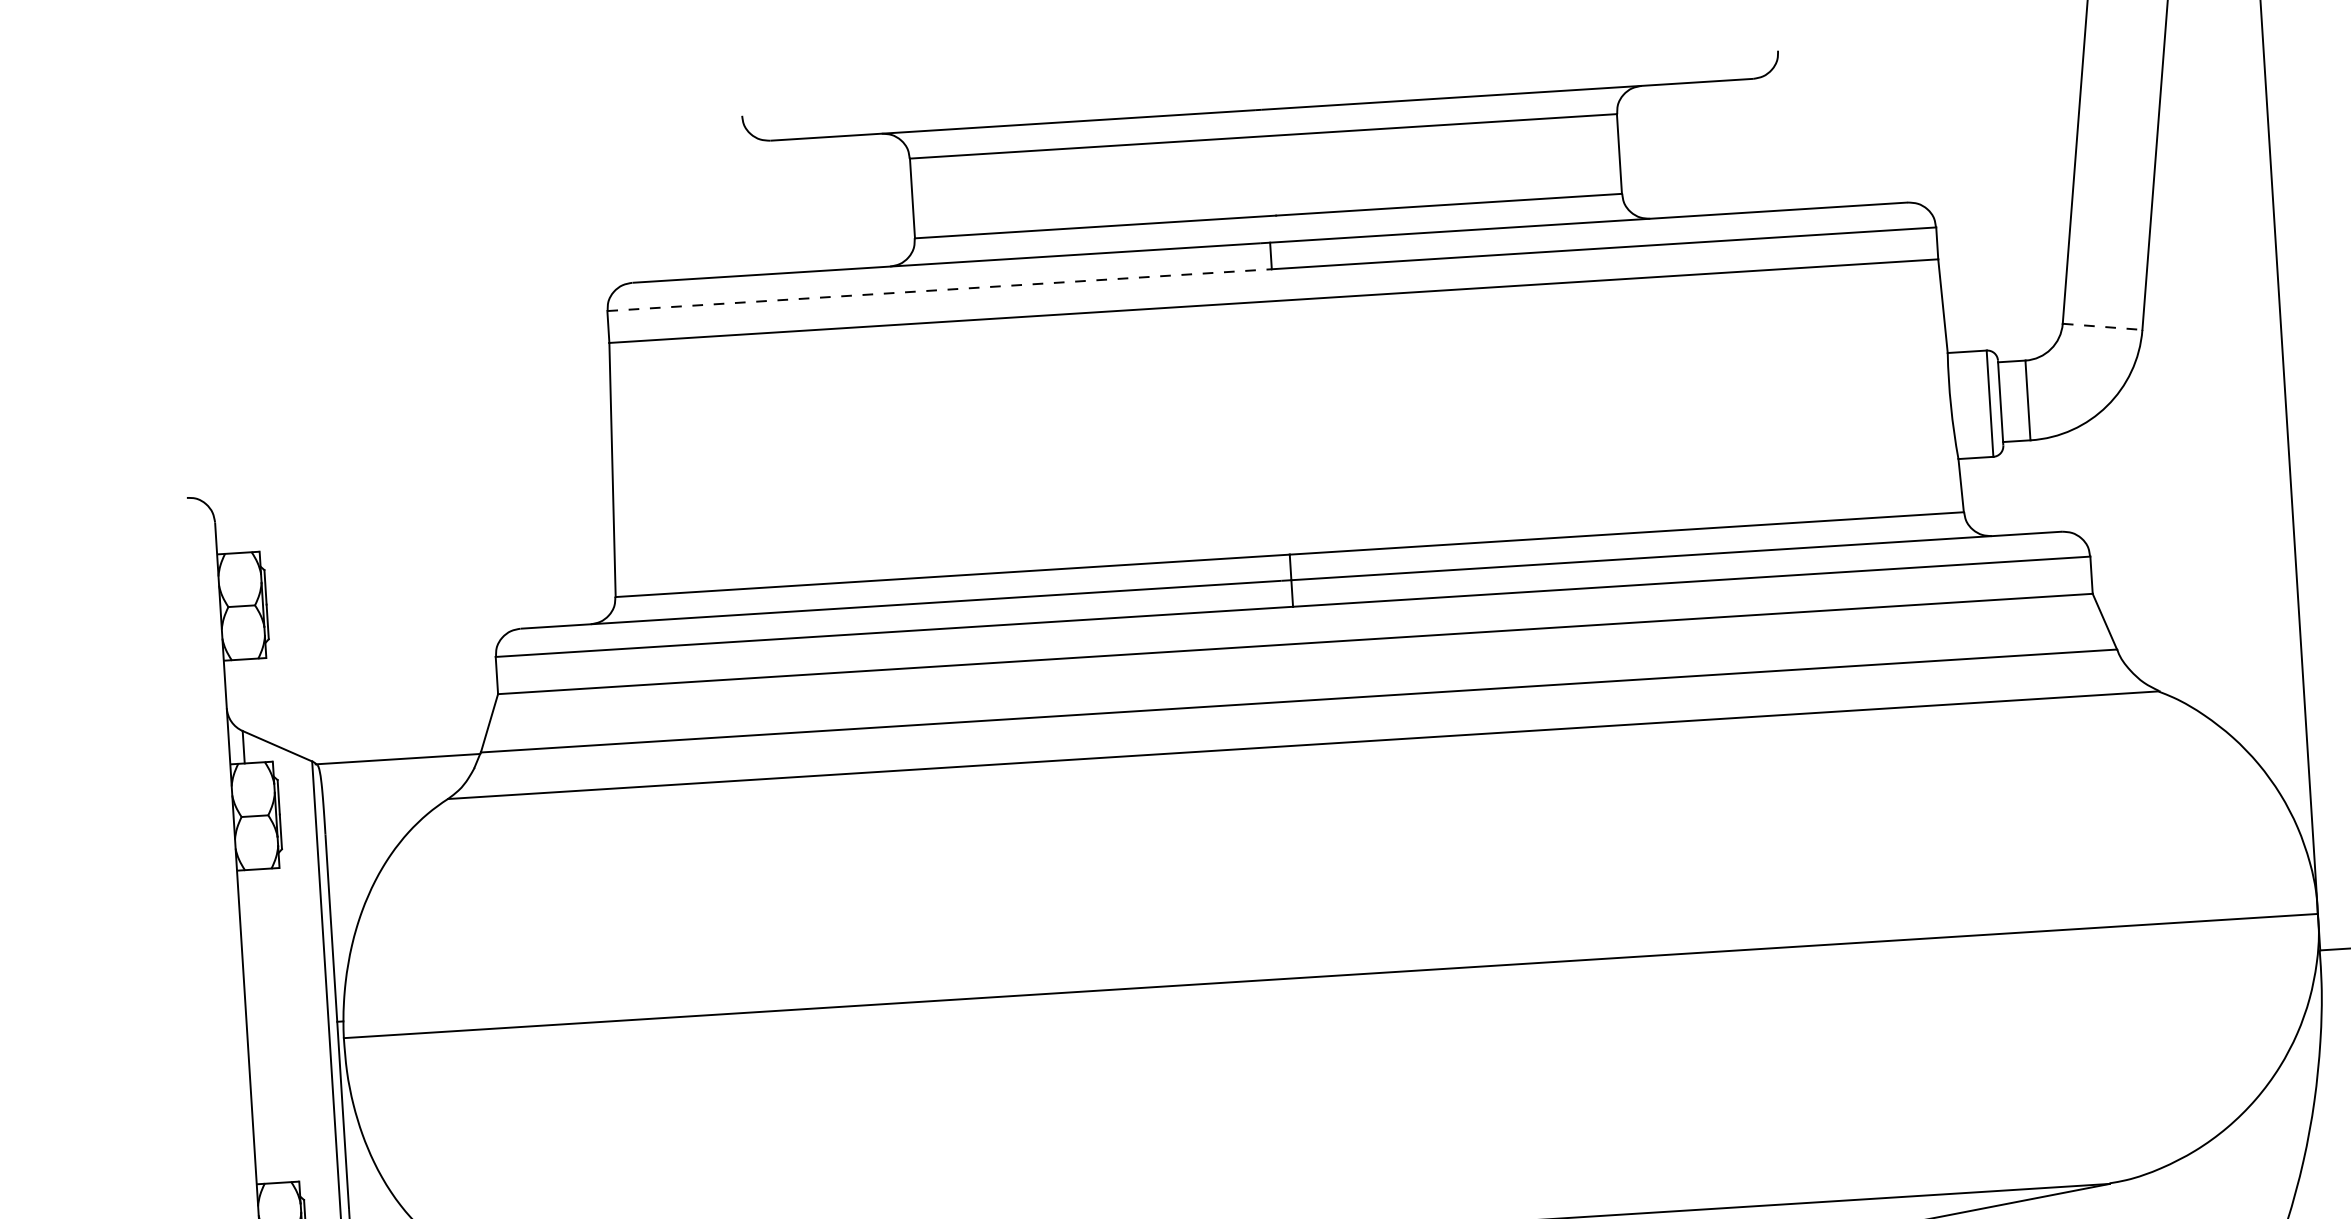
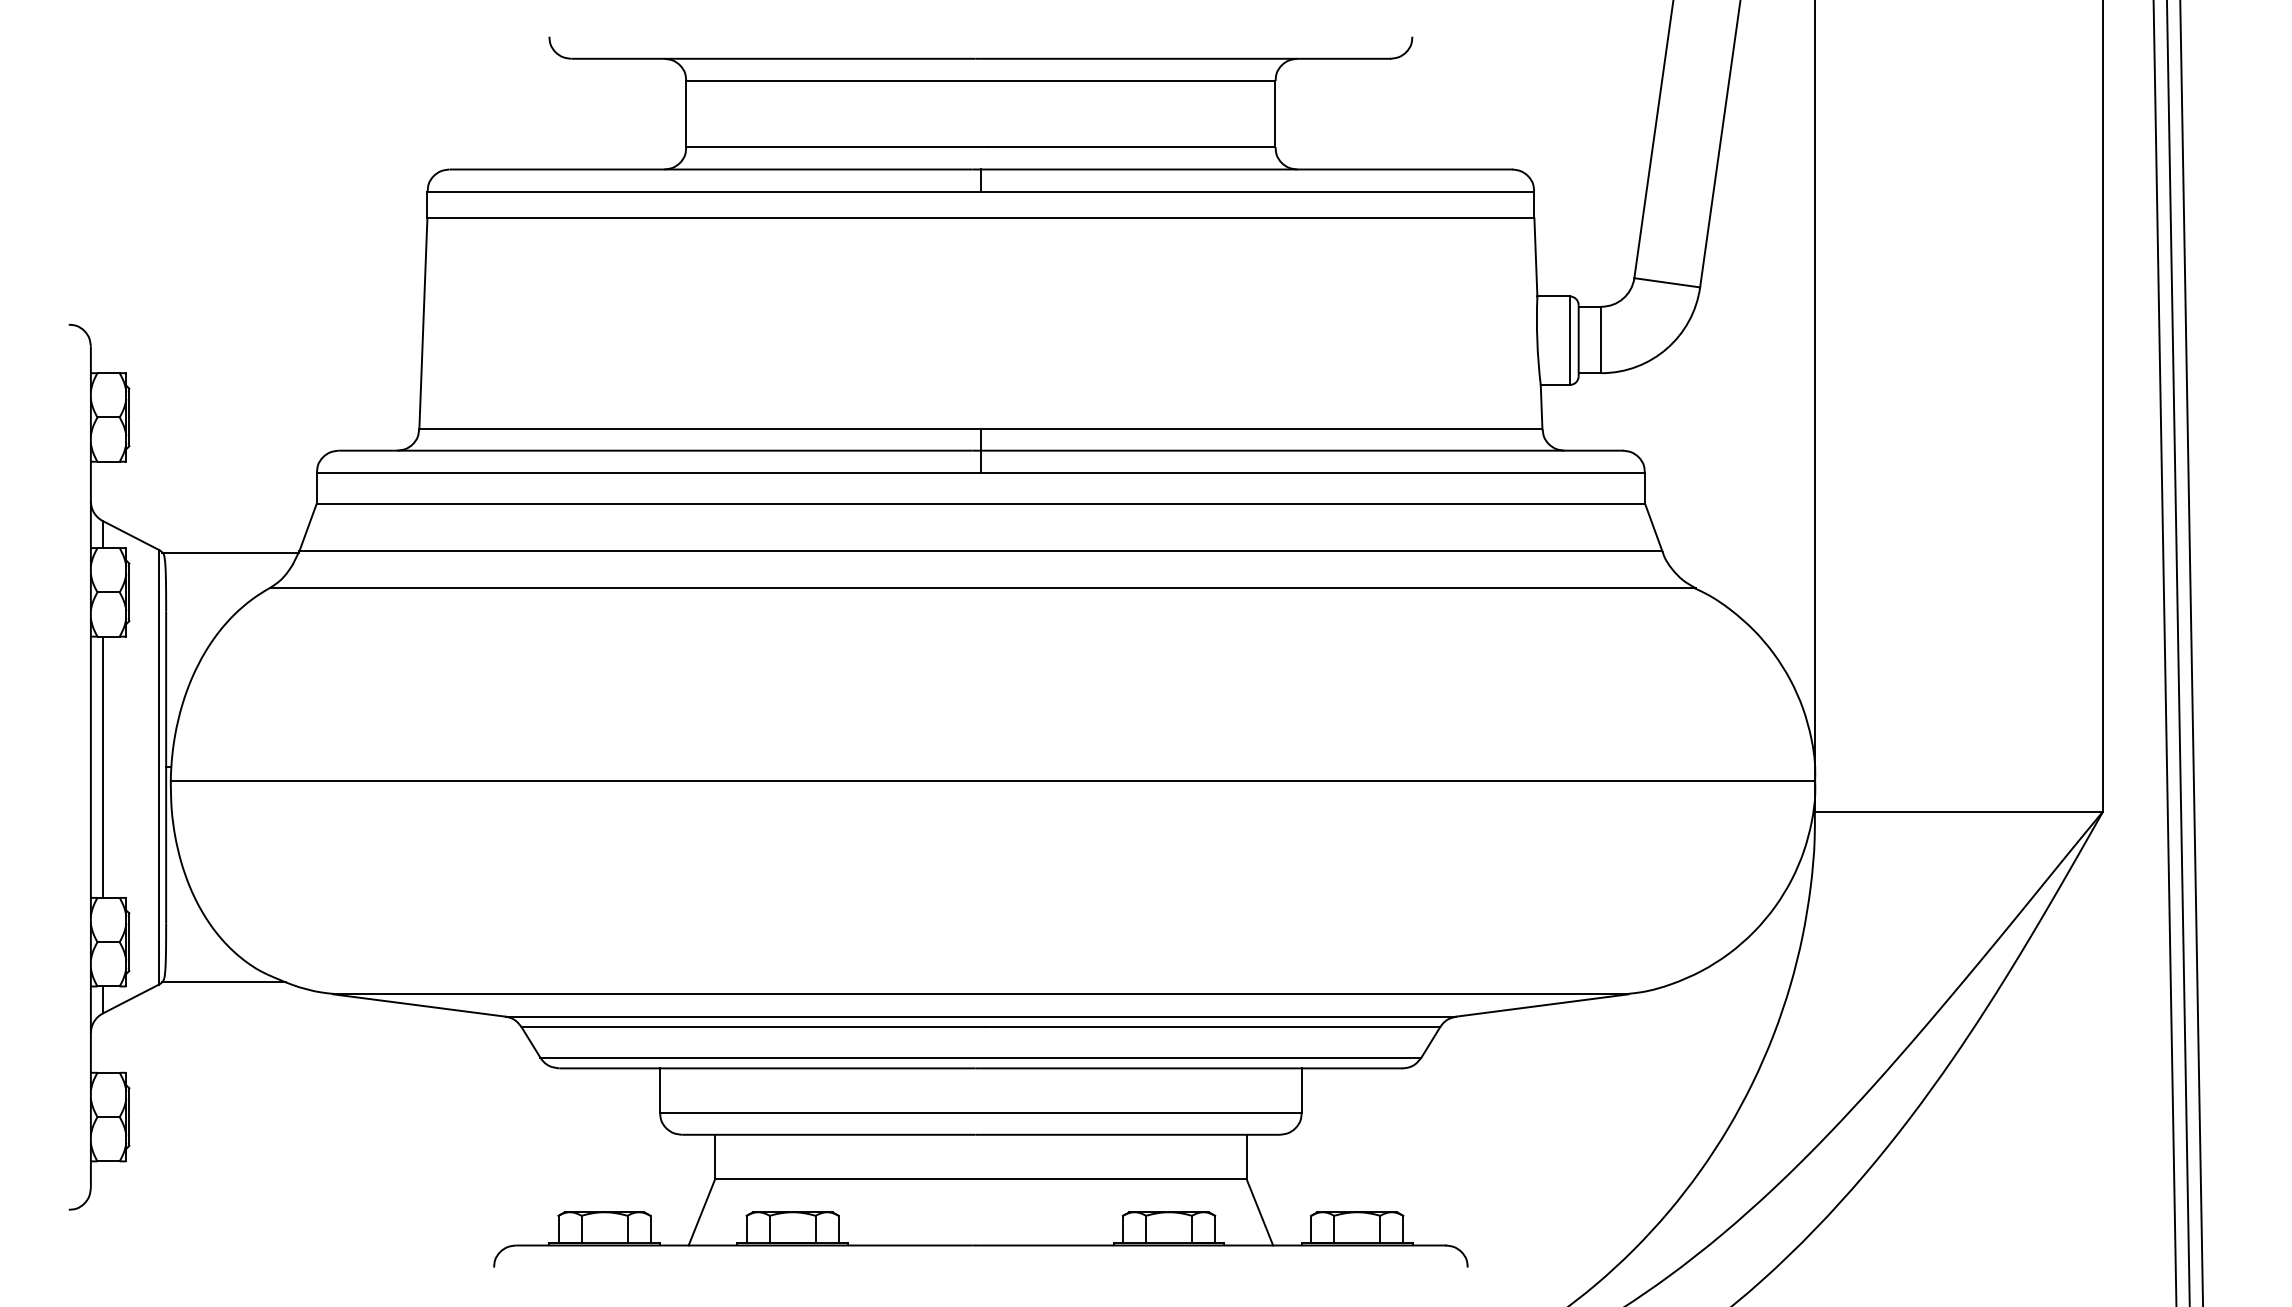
line: (939, 289) -> (704, 191), dashed -> solid
line: (2102, 326) -> (1667, 282), dashed -> solid
line: (260, 1025) -> (102, 766), added

